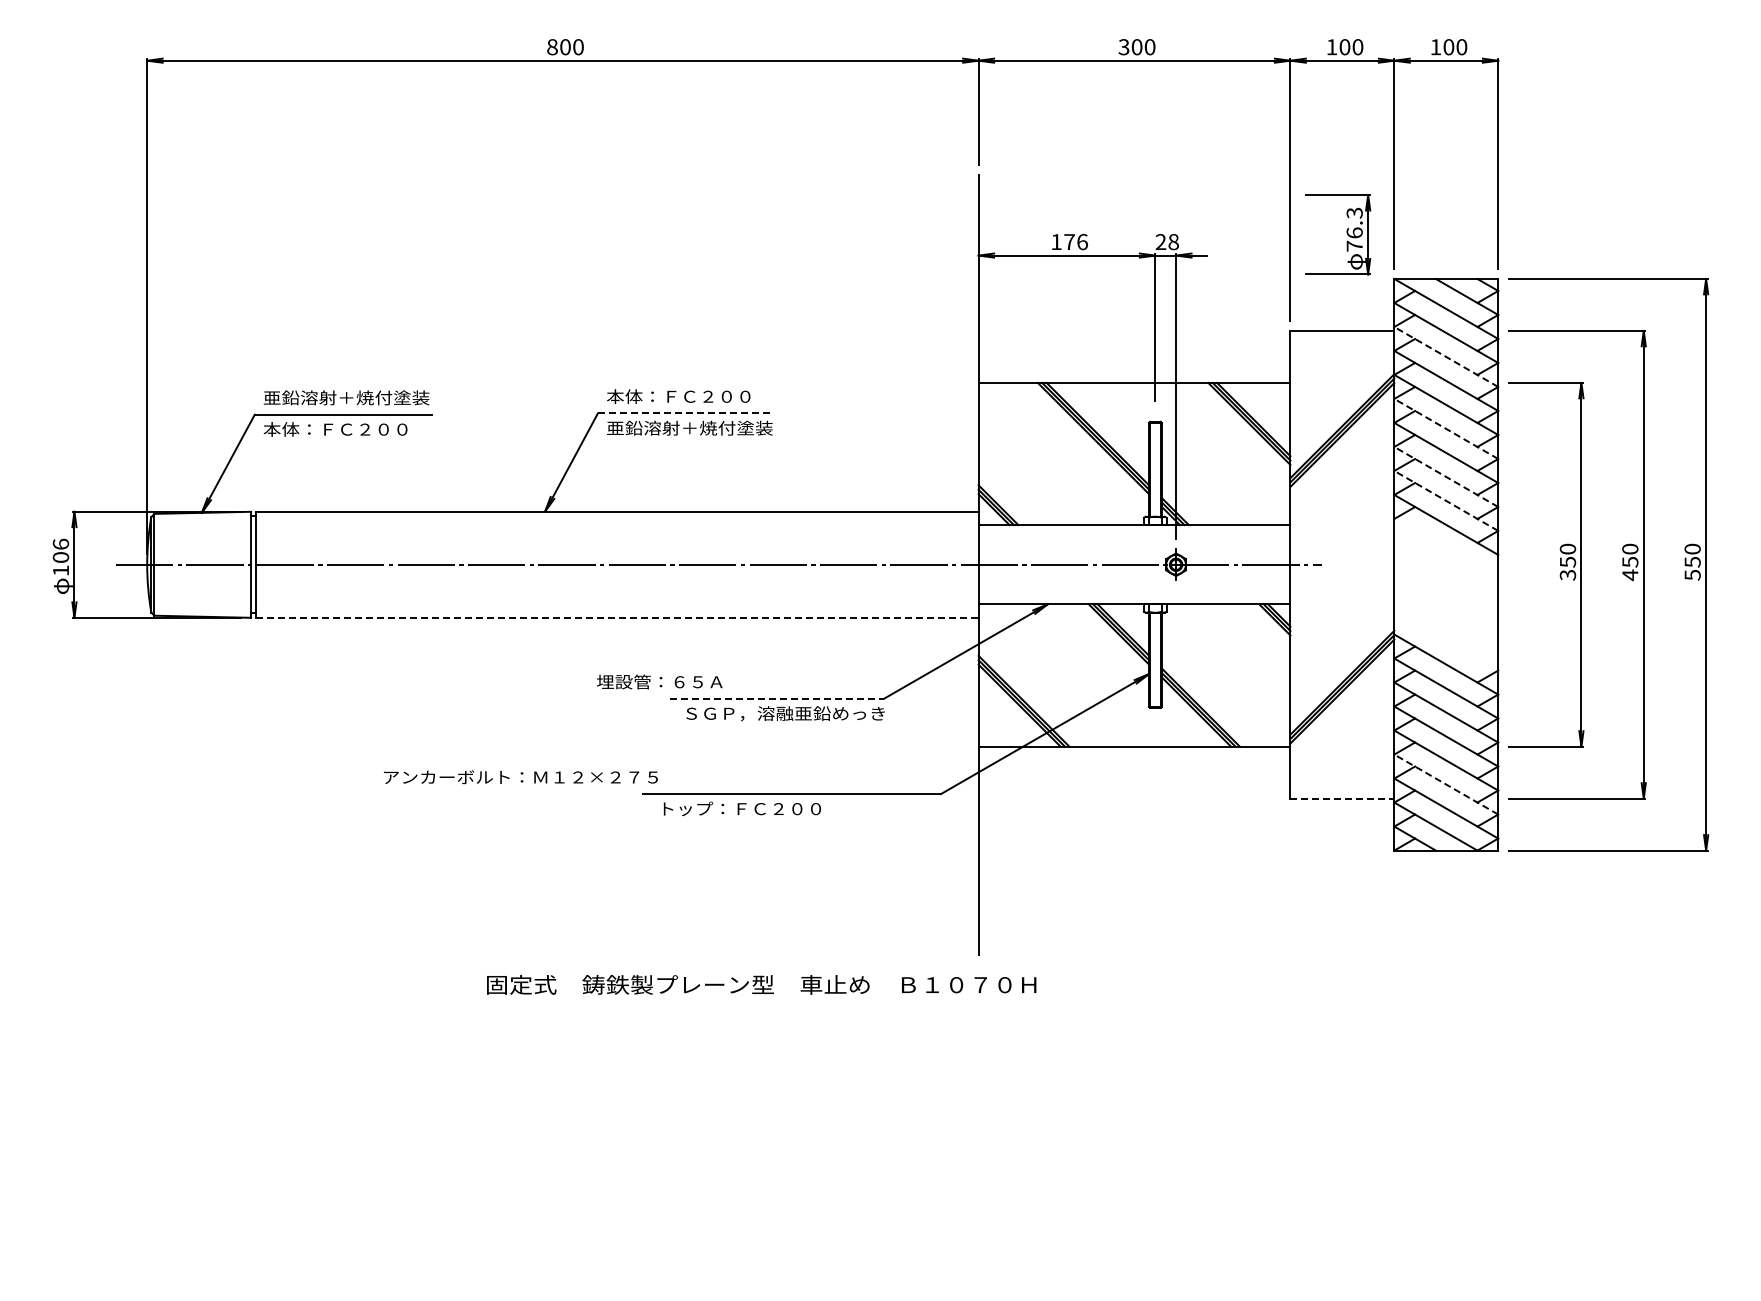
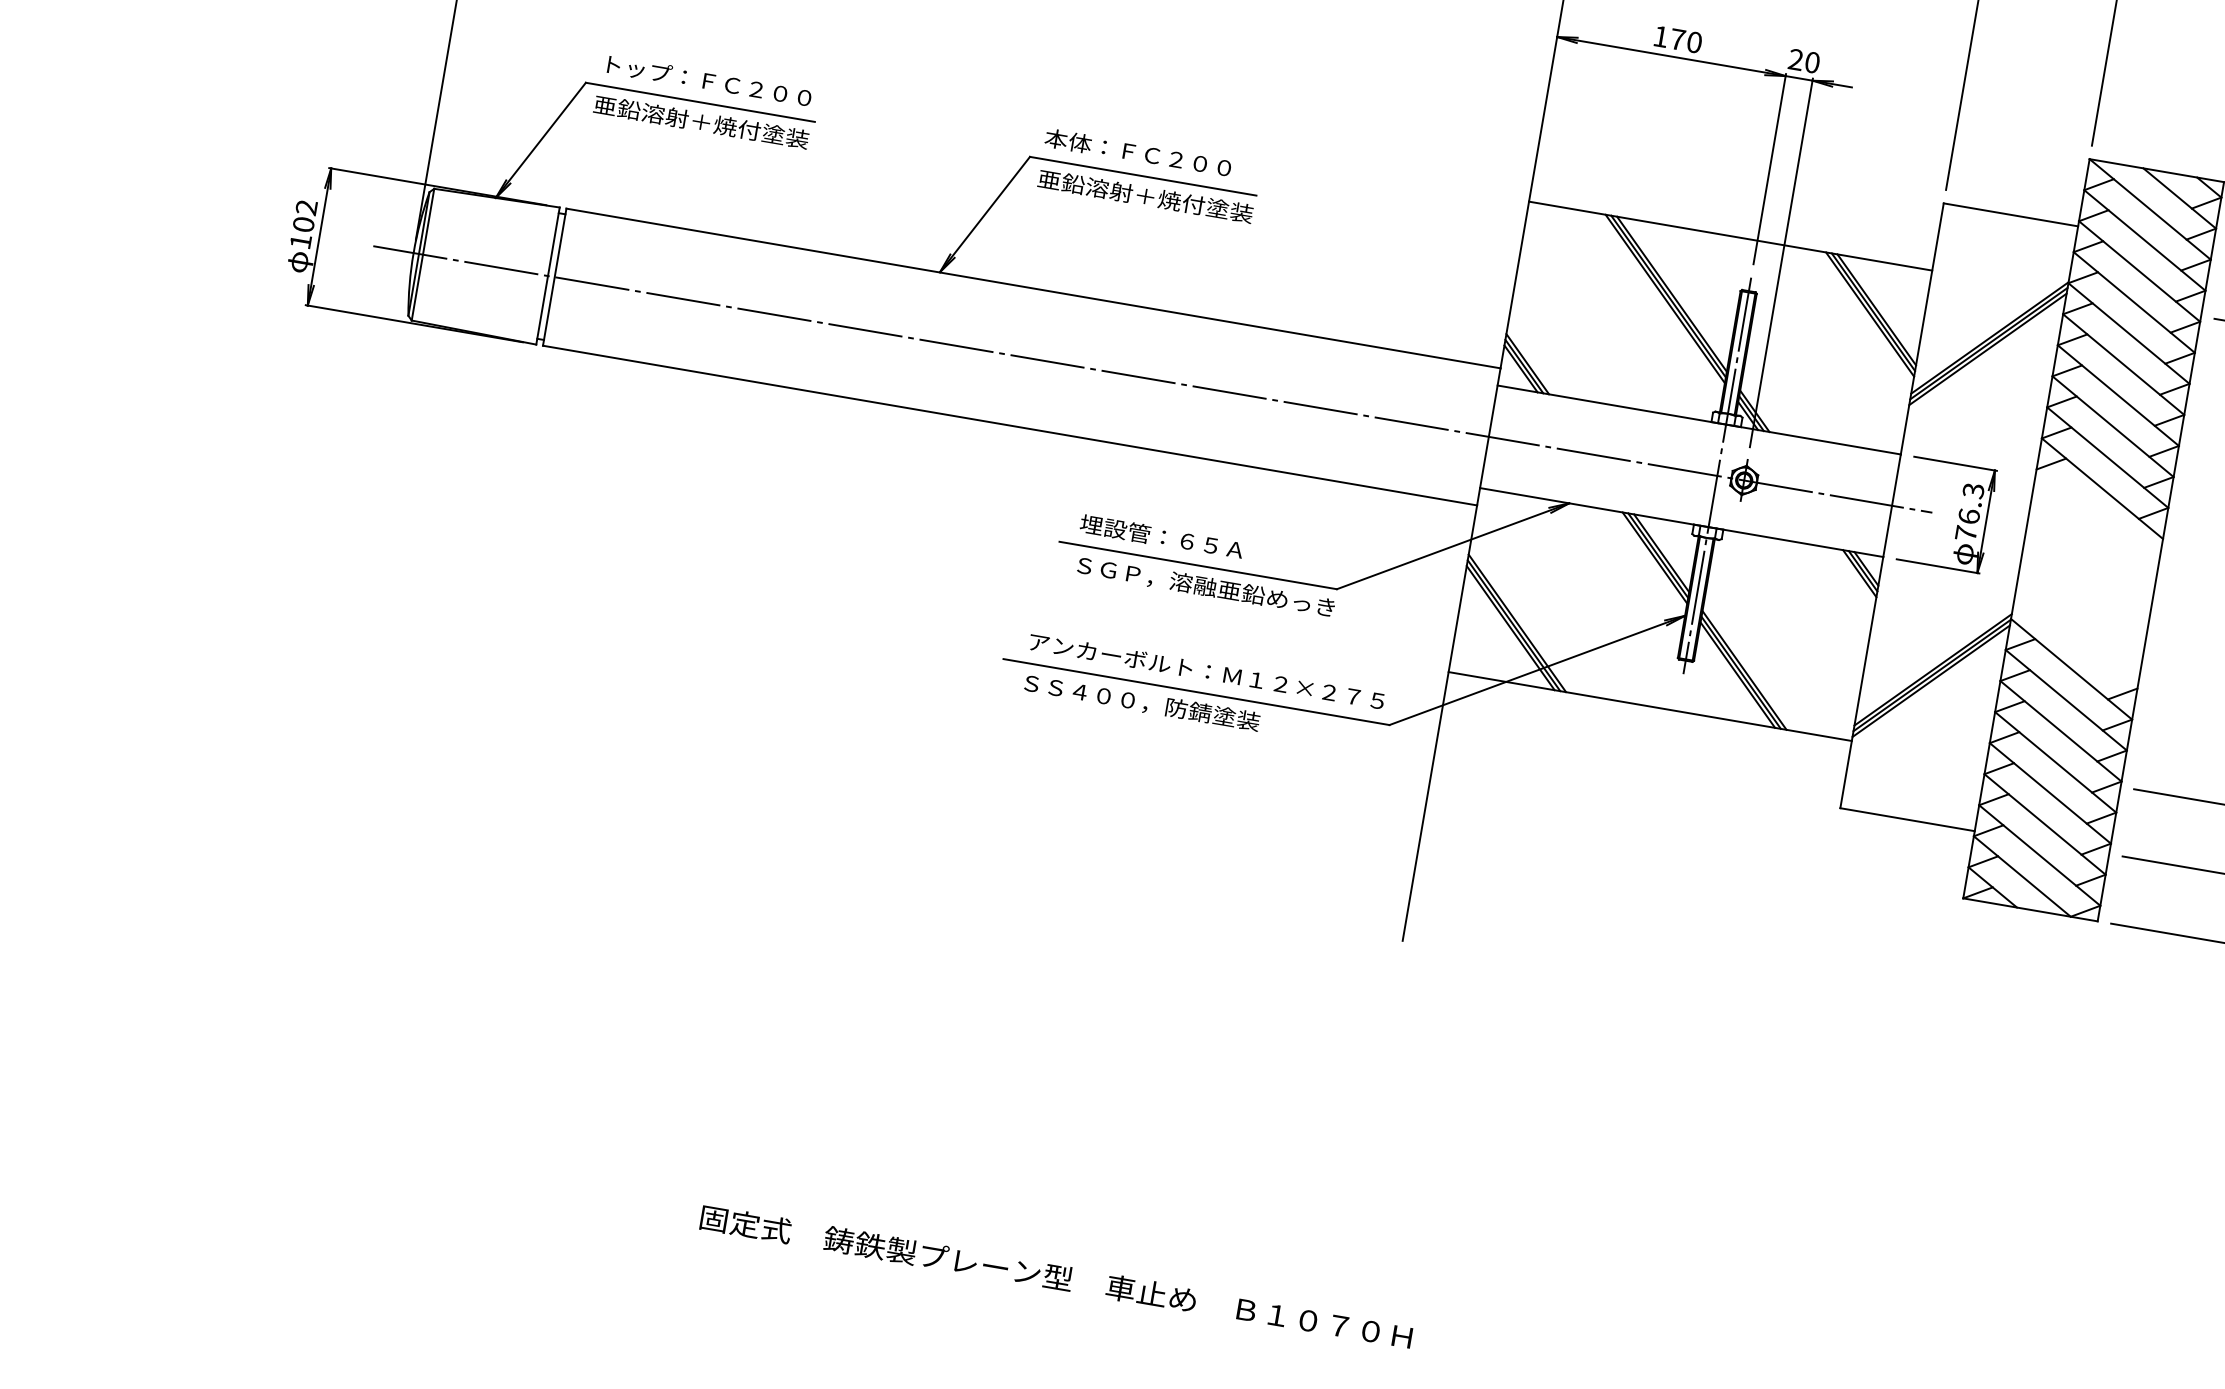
part: (1346, 233) -> (1958, 515), moved
text: (1173, 241) -> (1812, 61), 28 -> 20
text: (1082, 242) -> (1694, 43), 176 -> 170
line: (1446, 357) -> (2139, 272), dashed -> solid
text: (346, 397) -> (708, 80), 亜鉛溶射＋焼付塗装 -> トップ：ＦＣ２００
line: (685, 413) -> (1143, 176), dashed -> solid
line: (1445, 428) -> (2122, 363), dashed -> solid
text: (346, 429) -> (701, 122), 本体：ＦＣ２００ -> 亜鉛溶射＋焼付塗装
line: (1445, 476) -> (2112, 425), dashed -> solid
line: (1446, 500) -> (2108, 457), dashed -> solid
text: (60, 543) -> (306, 206), 106 -> 102
line: (1155, 564) -> (1717, 475), added
line: (617, 617) -> (1010, 425), dashed -> solid
text: (659, 681) -> (1161, 536), moved
line: (777, 698) -> (1199, 565), dashed -> solid
text: (520, 777) -> (1206, 671), moved
line: (1446, 784) -> (2045, 824), dashed -> solid
line: (1342, 798) -> (1907, 819), dashed -> solid
text: (751, 808) -> (1141, 701), トップ：ＦＣ２００ -> ＳＳ４００，防錆塗装
text: (761, 984) -> (1056, 1276), moved

